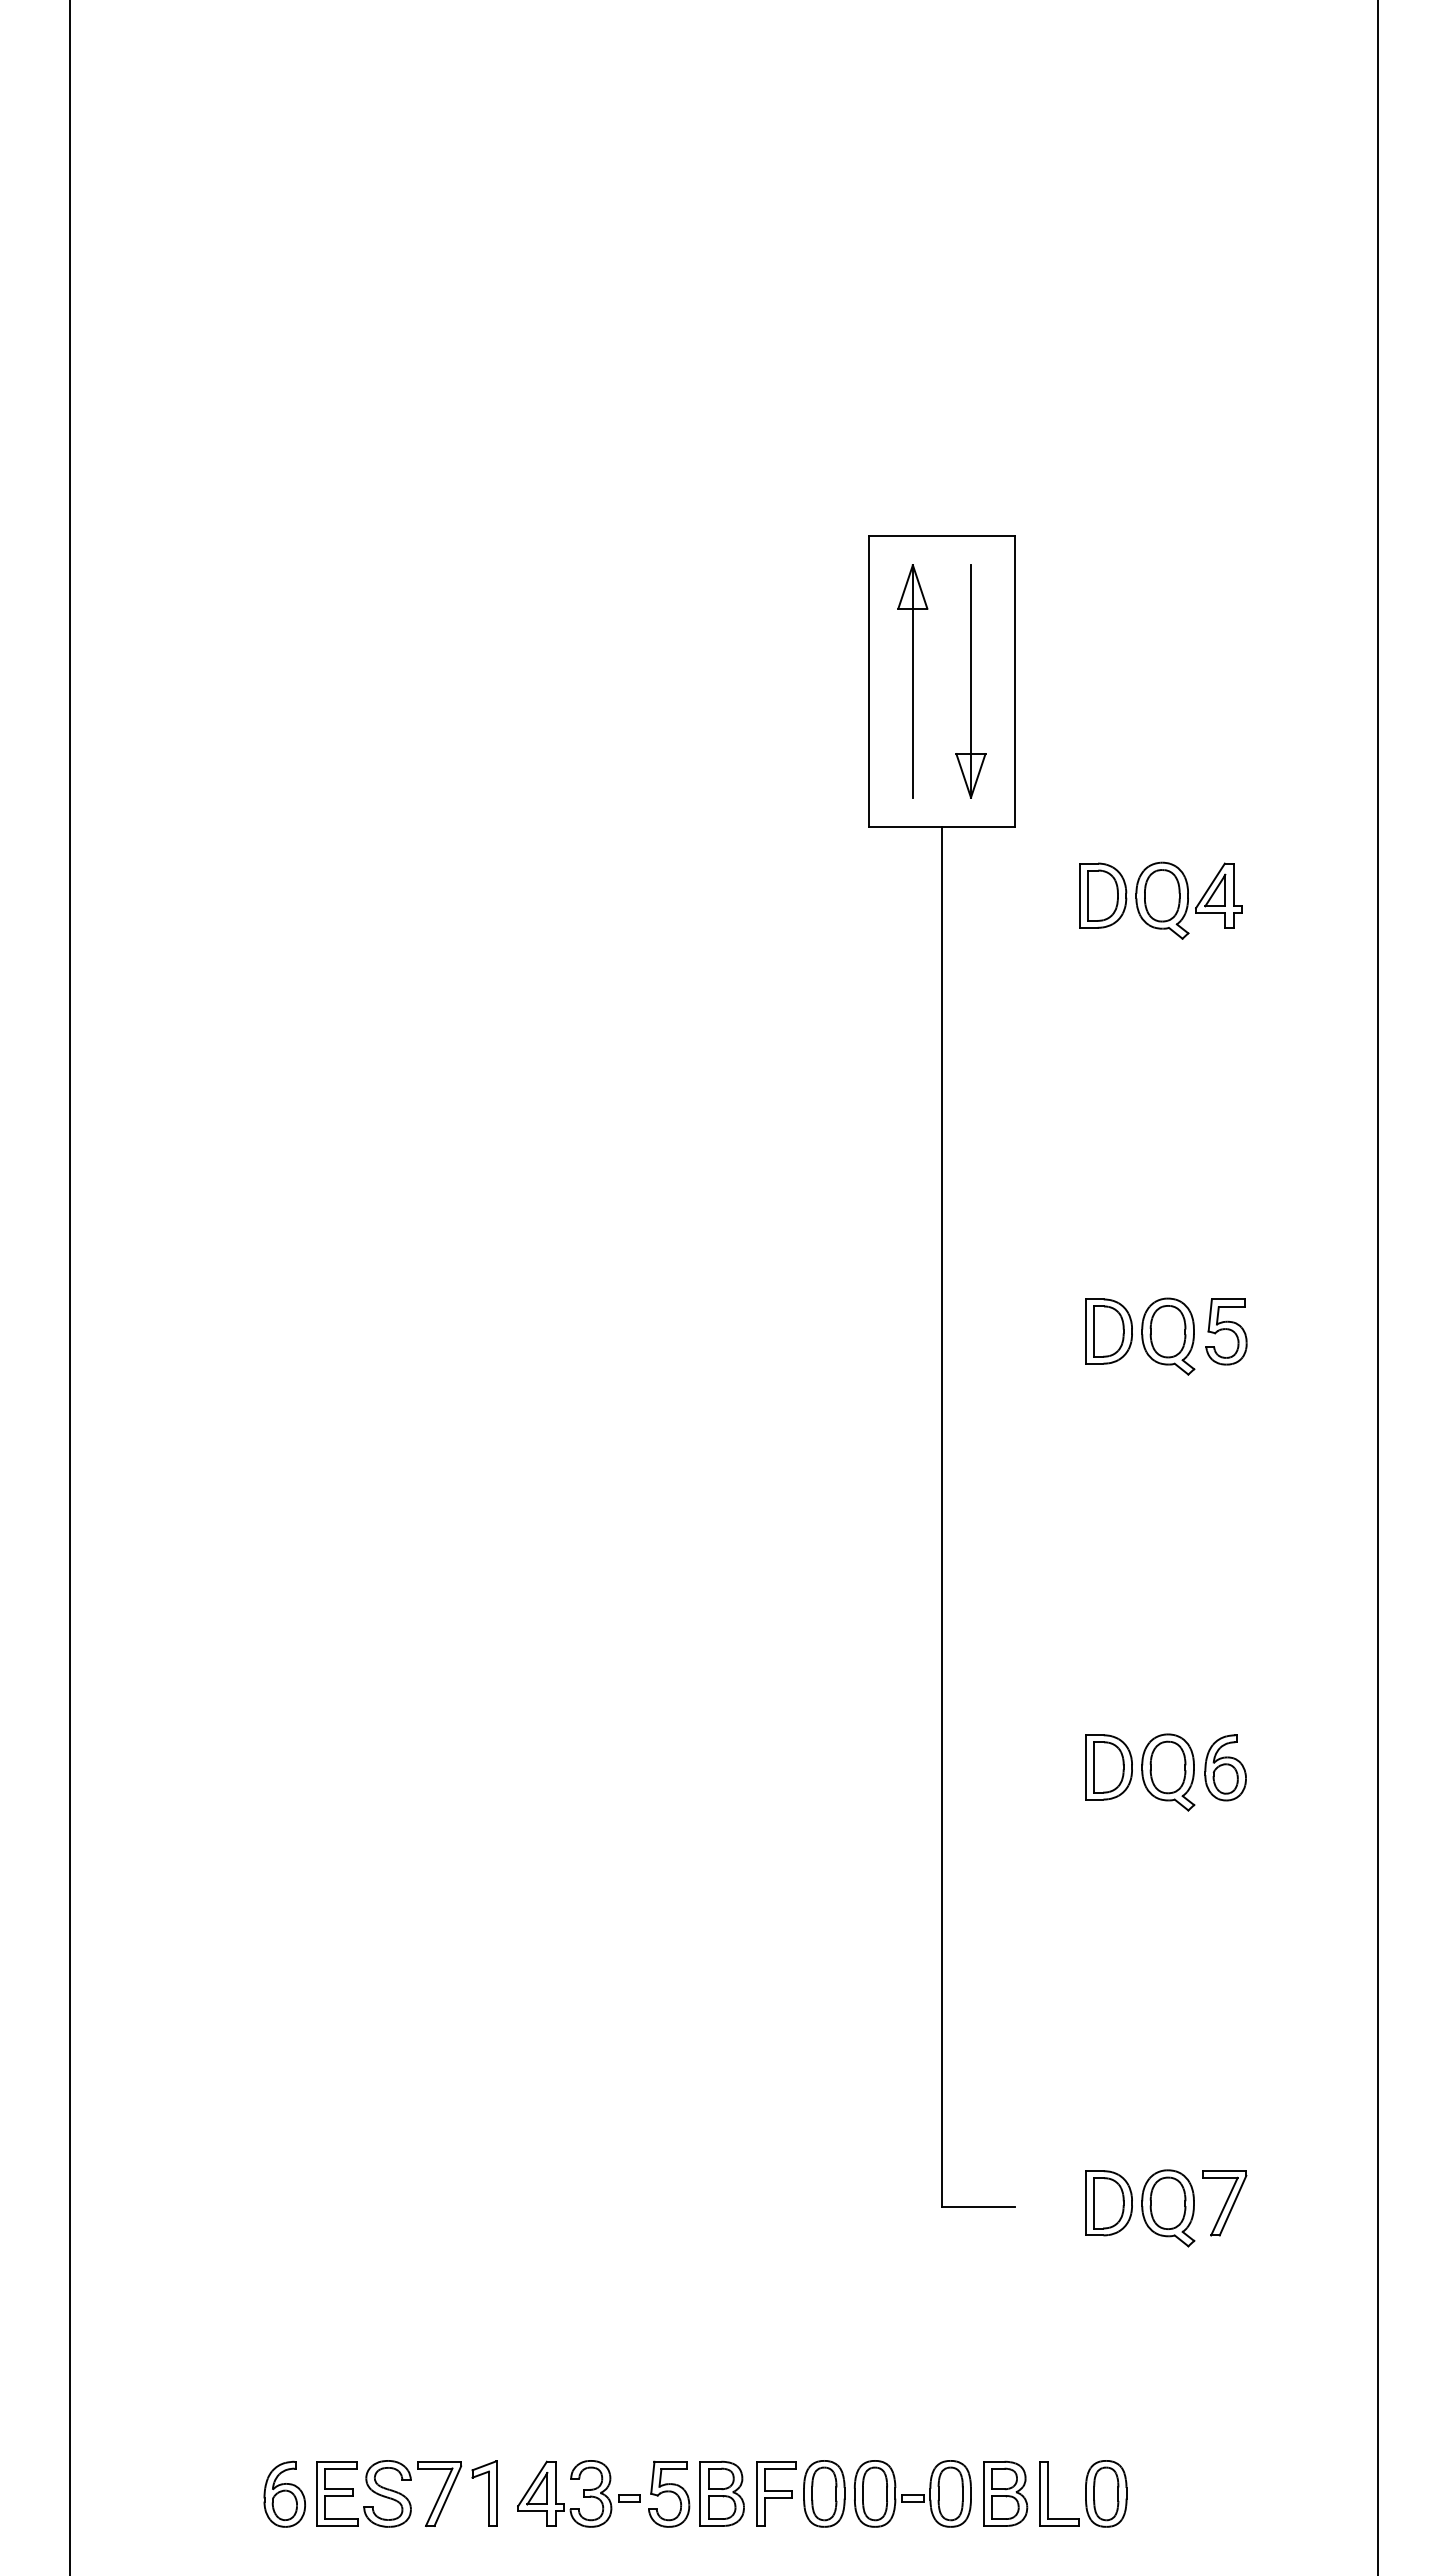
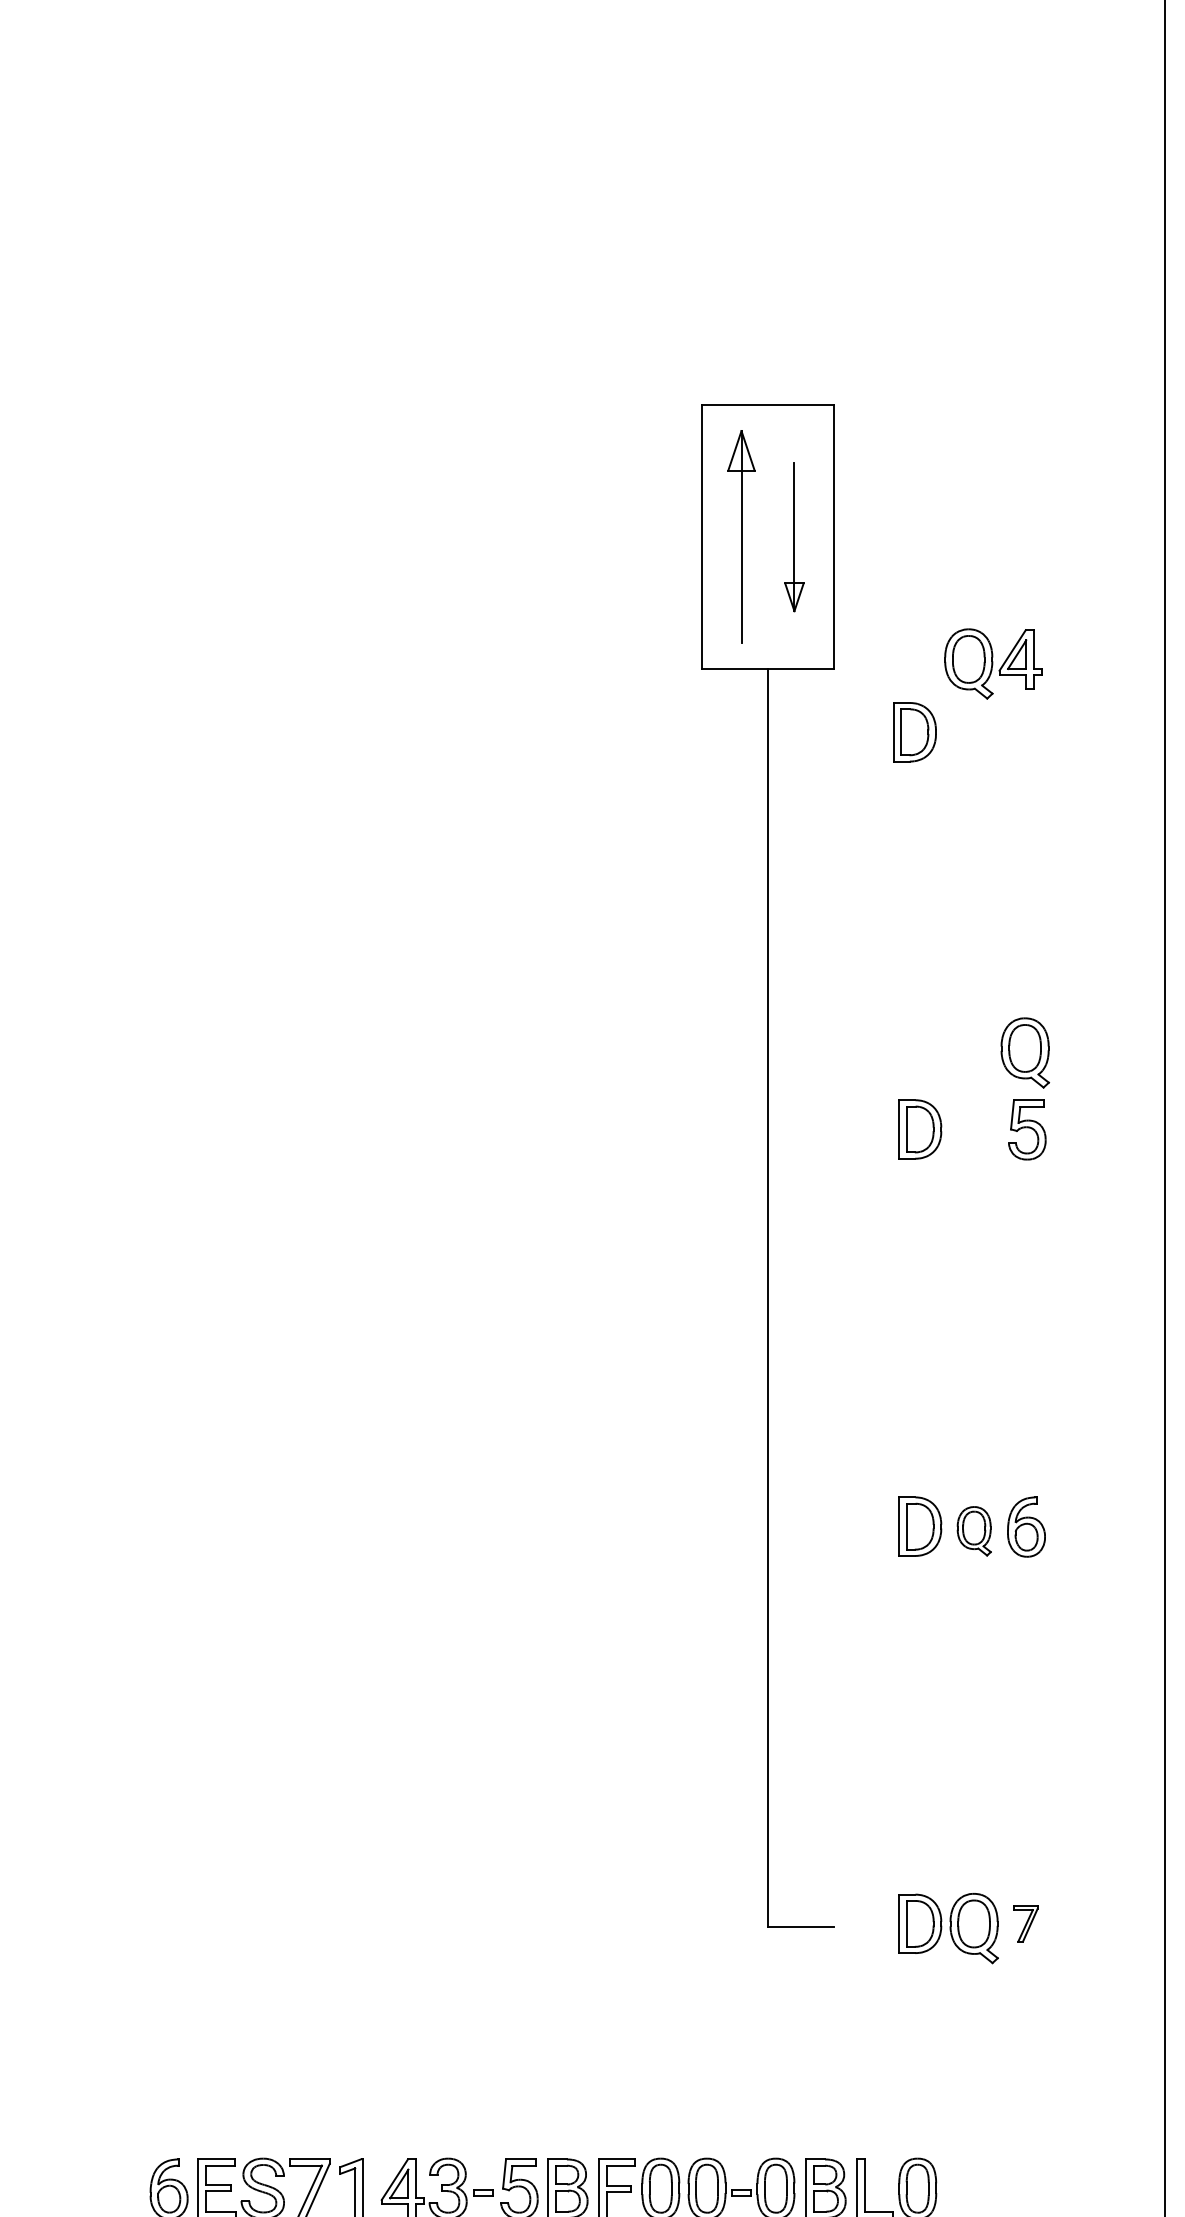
part: (970, 681) -> (794, 537), size x0.7
part: (1188, 900) -> (992, 663), moved
part: (1168, 1336) -> (1025, 1052), moved
part: (1168, 1772) -> (974, 1531), size x0.7
part: (1224, 2203) -> (1025, 1924), size x0.6

